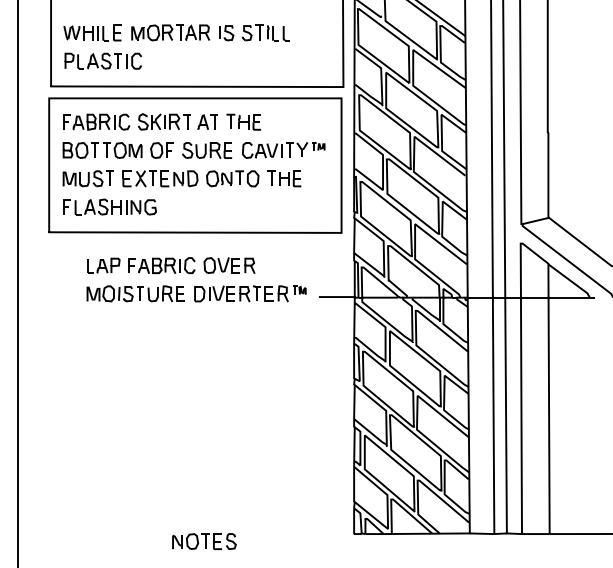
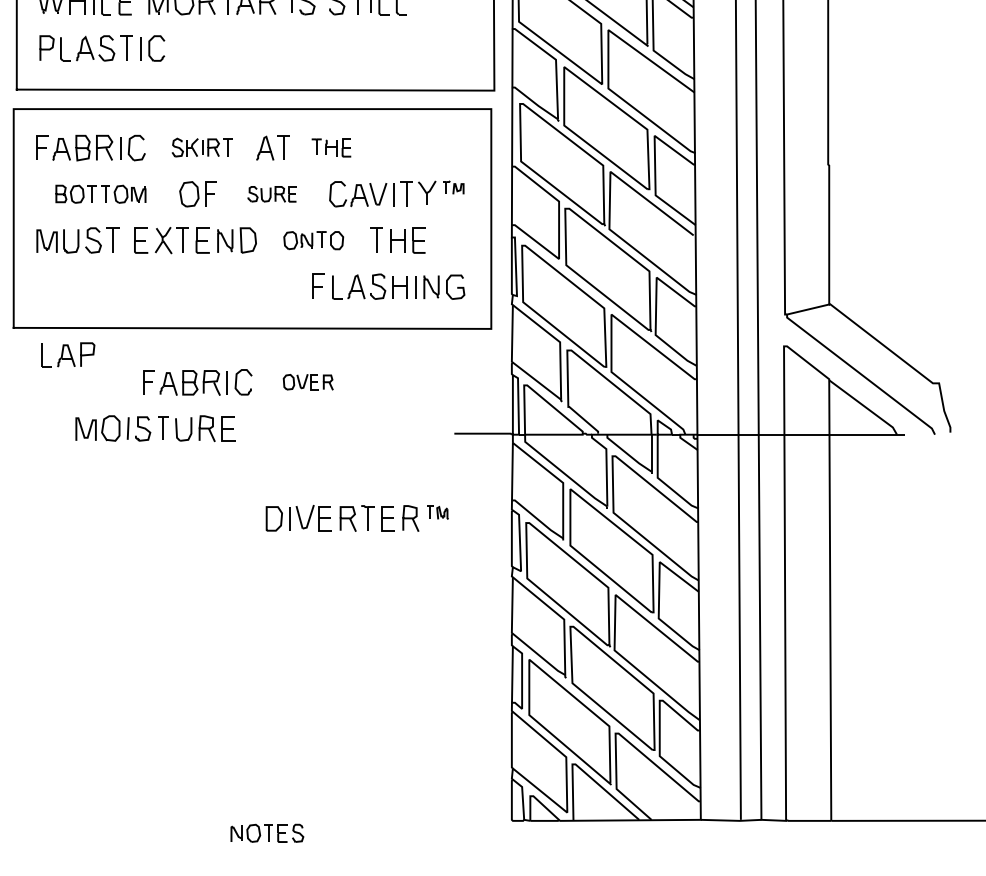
part: (164, 121) -> (202, 146), size x0.7
part: (243, 121) -> (331, 146), size x0.7
part: (102, 150) -> (100, 194), size x0.7
part: (207, 150) -> (272, 194), size x0.6
part: (232, 178) -> (313, 240), size x0.7
part: (109, 206) -> (388, 285), moved
part: (103, 265) -> (68, 354), moved
part: (229, 265) -> (308, 382), size x0.6
part: (250, 293) -> (357, 517), moved
part: (204, 541) -> (267, 833), size x0.7

